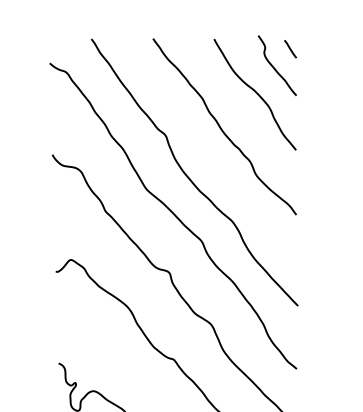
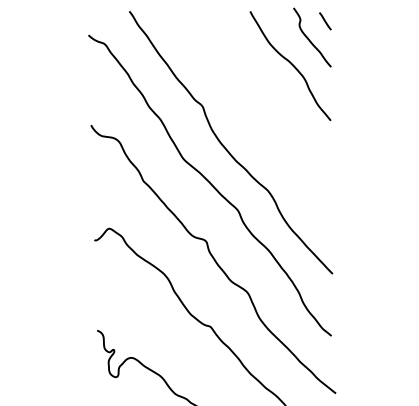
curve: (221, 127) -> (257, 98), removed

